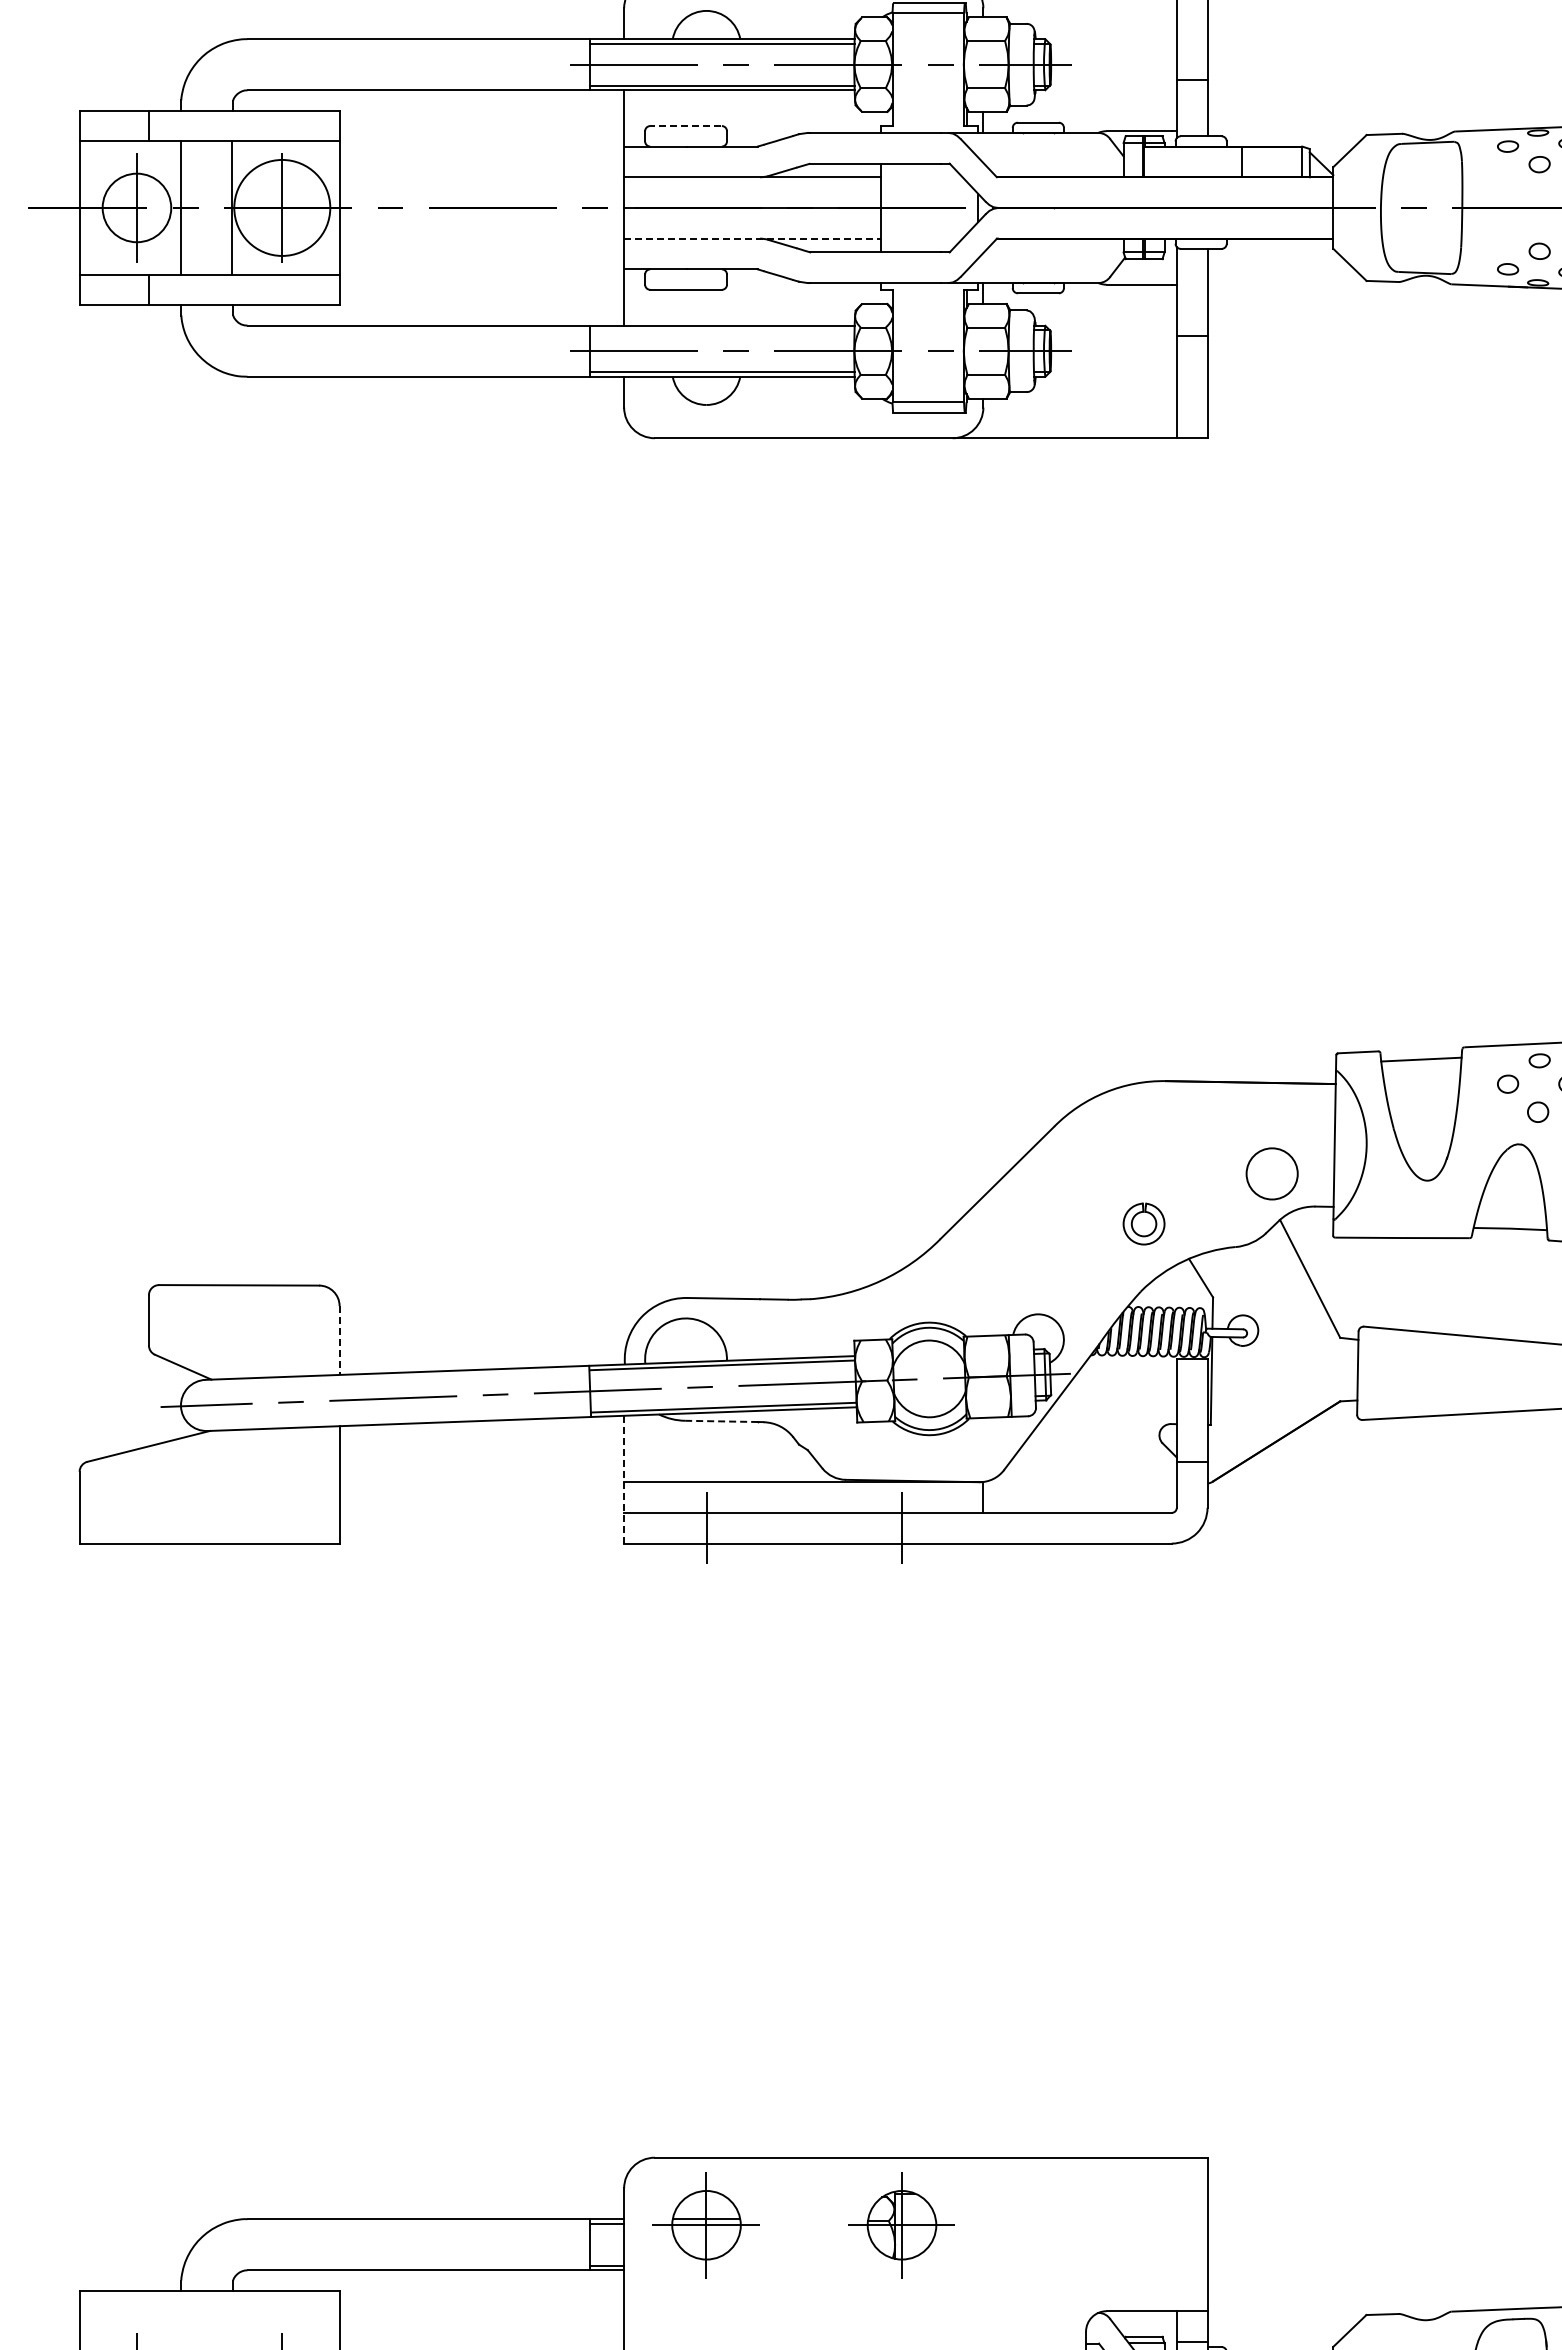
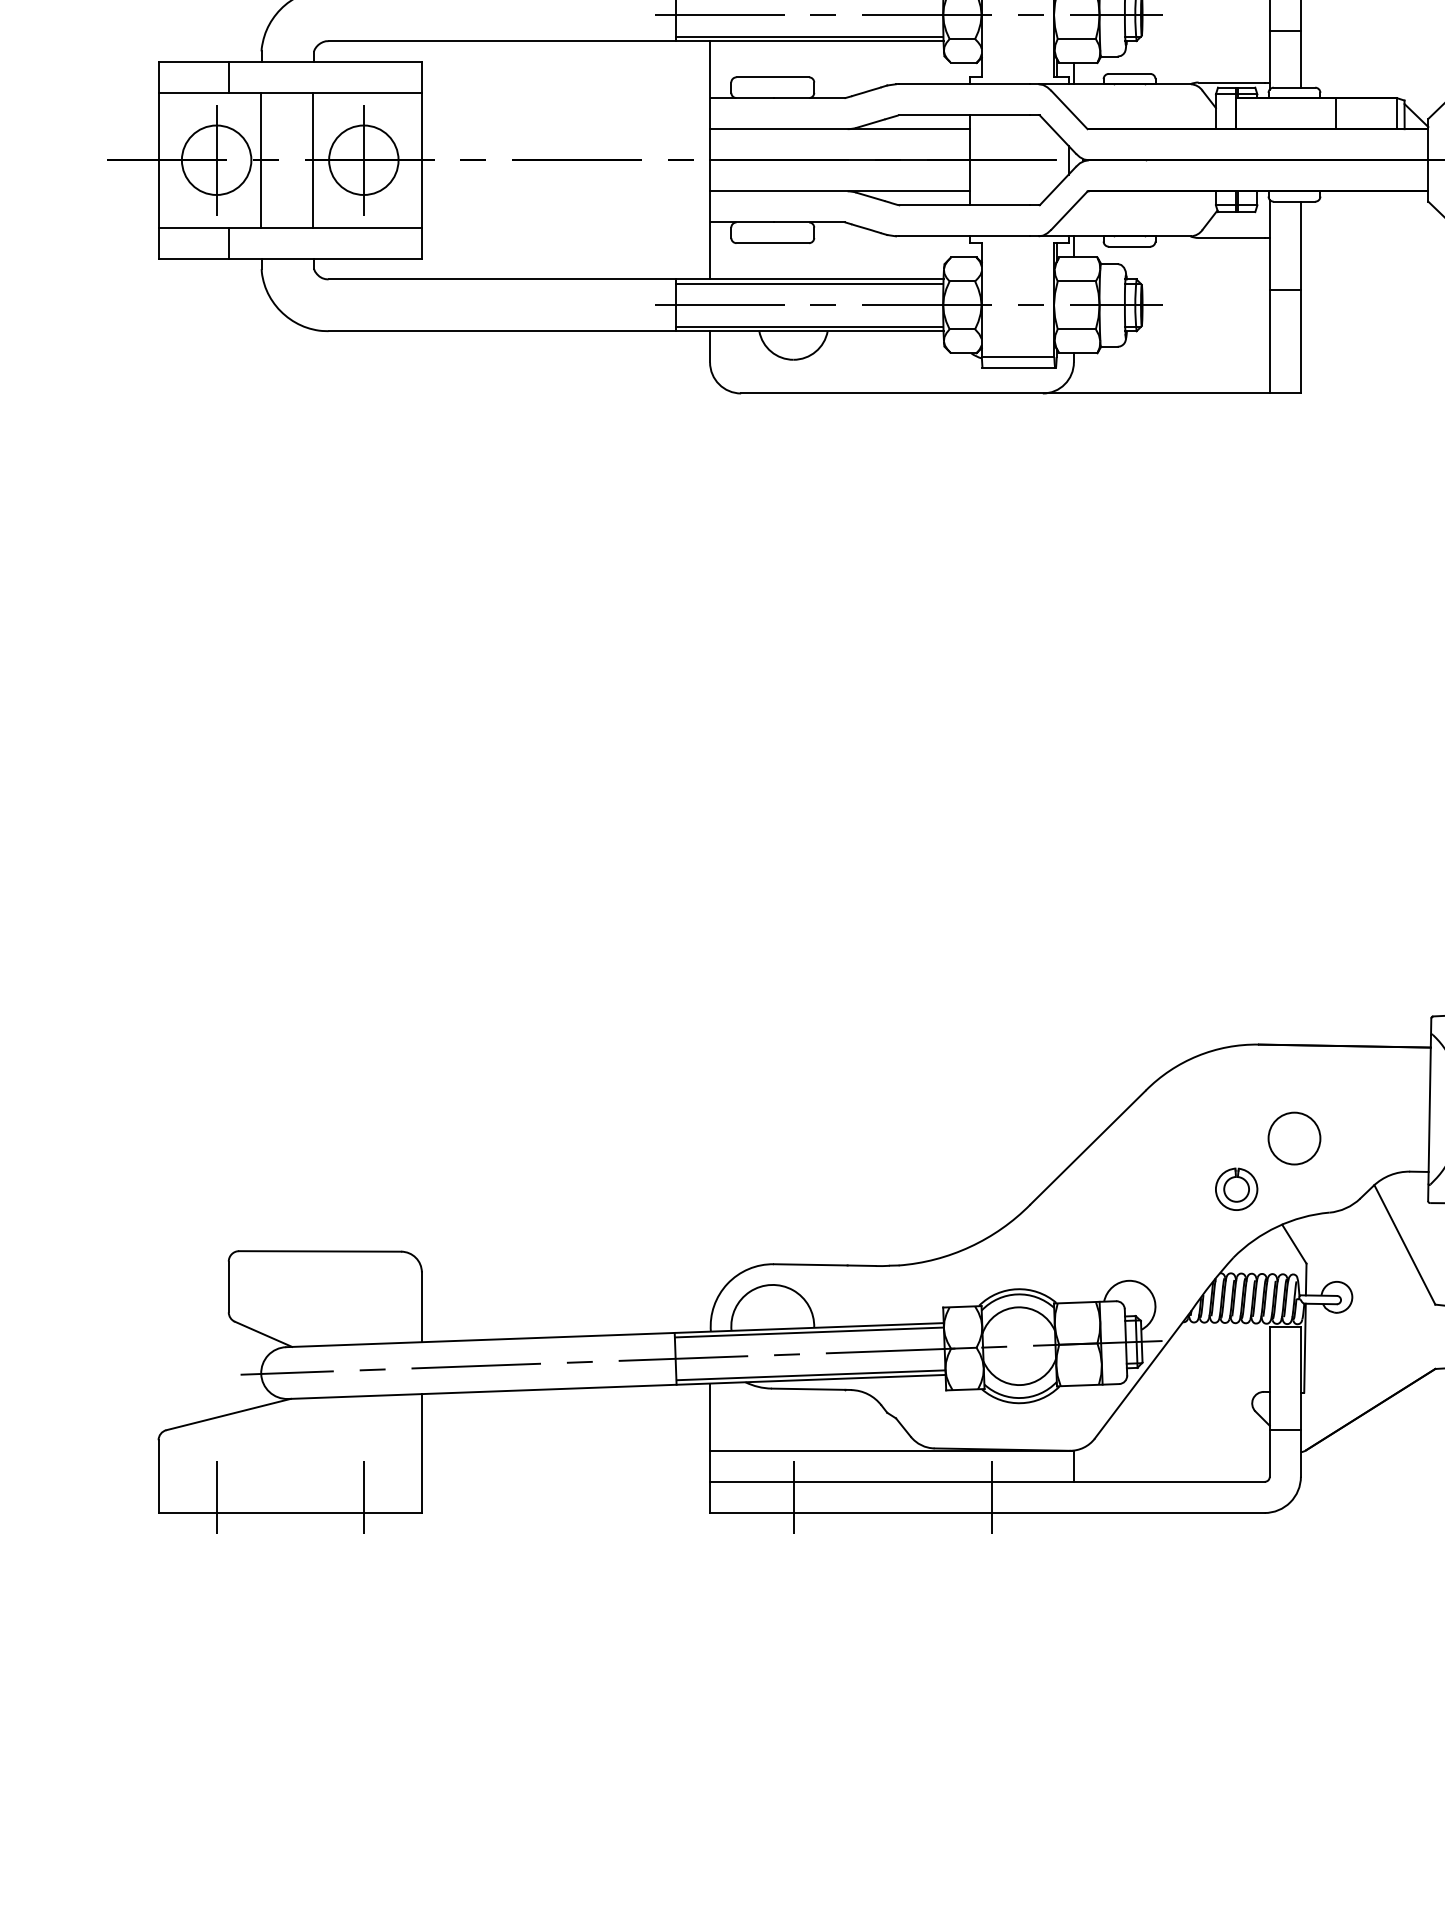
line: (685, 126) -> (772, 77), dashed -> solid
circle: (282, 207) -> (364, 159), size x0.71
line: (752, 238) -> (840, 191), dashed -> solid
line: (722, 330) -> (809, 284), added
circle: (1271, 1173) -> (1293, 1138), moved
line: (339, 1341) -> (421, 1308), dashed -> solid
line: (721, 1421) -> (808, 1389), dashed -> solid
line: (624, 1479) -> (710, 1448), dashed -> solid
line: (136, 1528) -> (216, 1497), added
line: (282, 1528) -> (364, 1497), added

